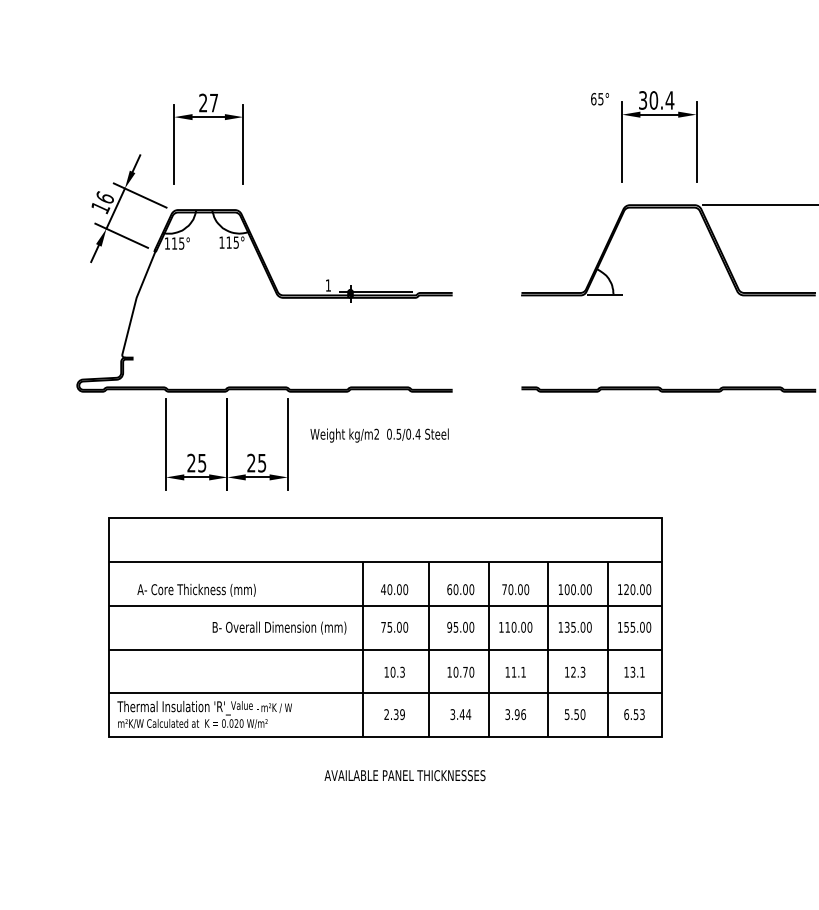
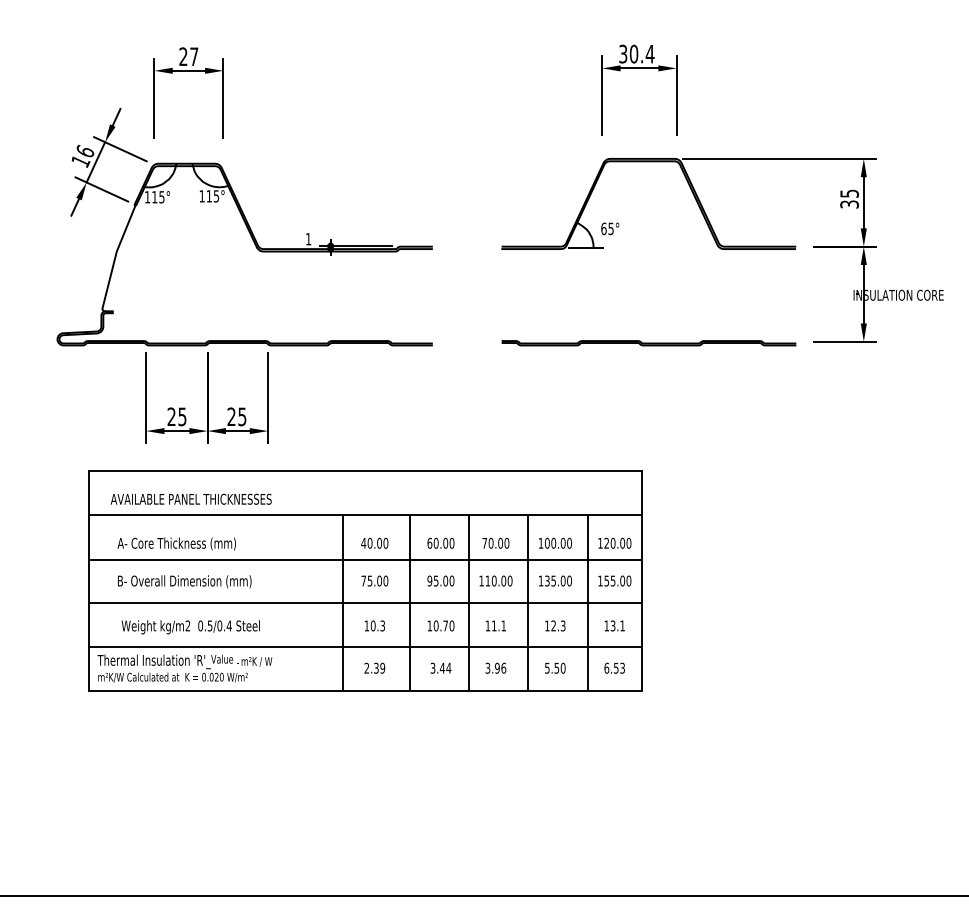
text: (600, 98) -> (610, 228), moved
text: (379, 435) -> (190, 627), moved
text: (279, 627) -> (184, 581), moved
text: (404, 774) -> (190, 498), moved

